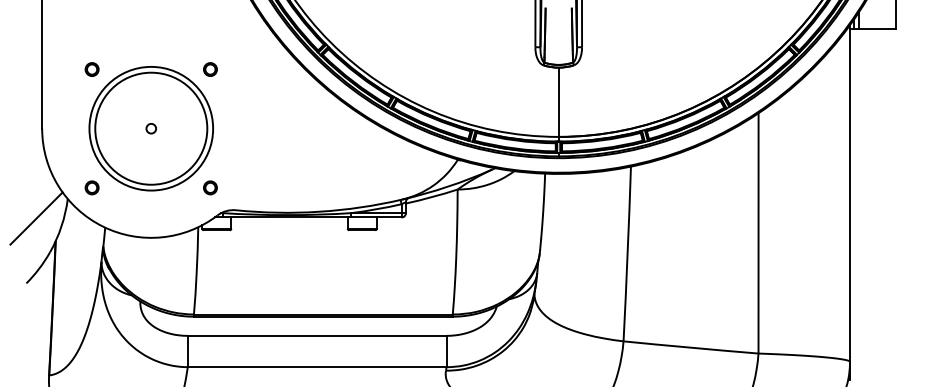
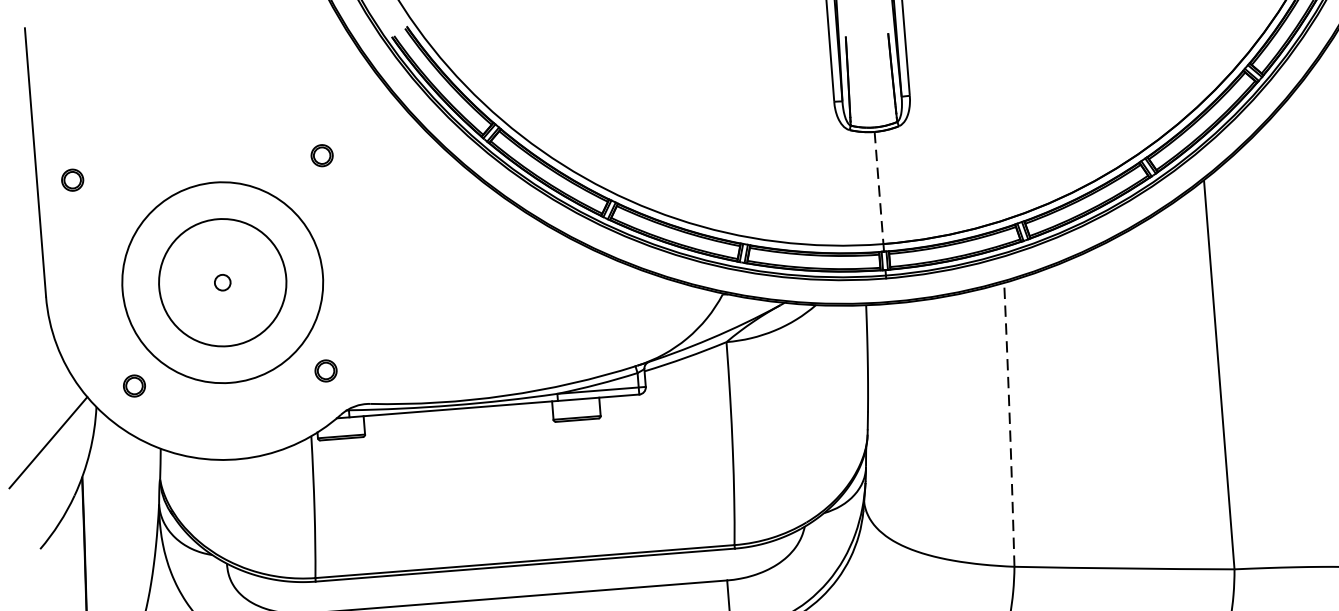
circle: (91, 69) -> (71, 180), moved
circle: (210, 69) -> (322, 155), moved
line: (558, 102) -> (878, 188), solid -> dashed
circle: (151, 128) -> (223, 282), size x0.7
arc: (627, 253) -> (1009, 424), solid -> dashed

